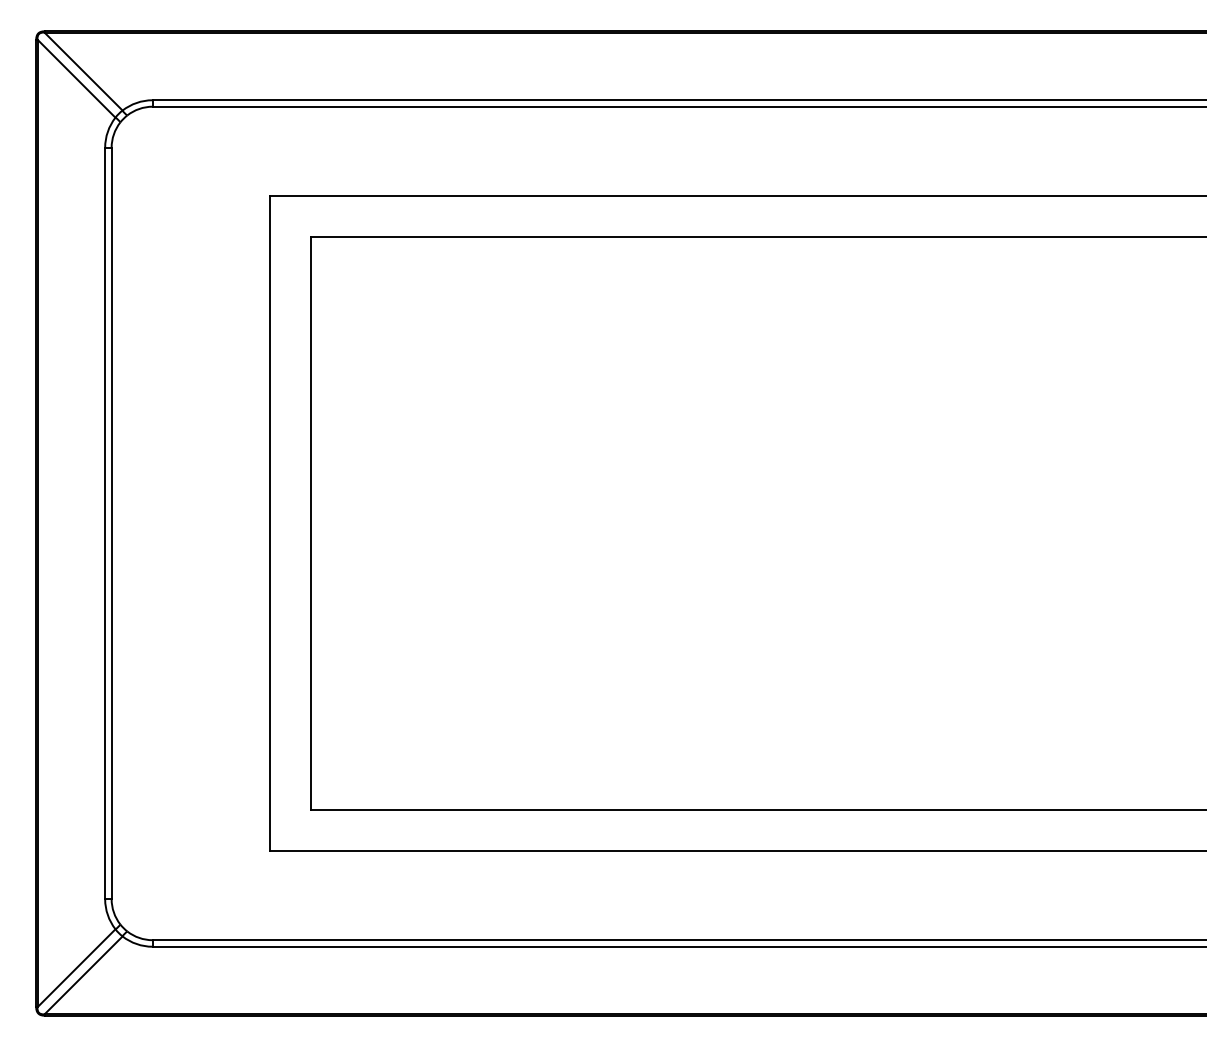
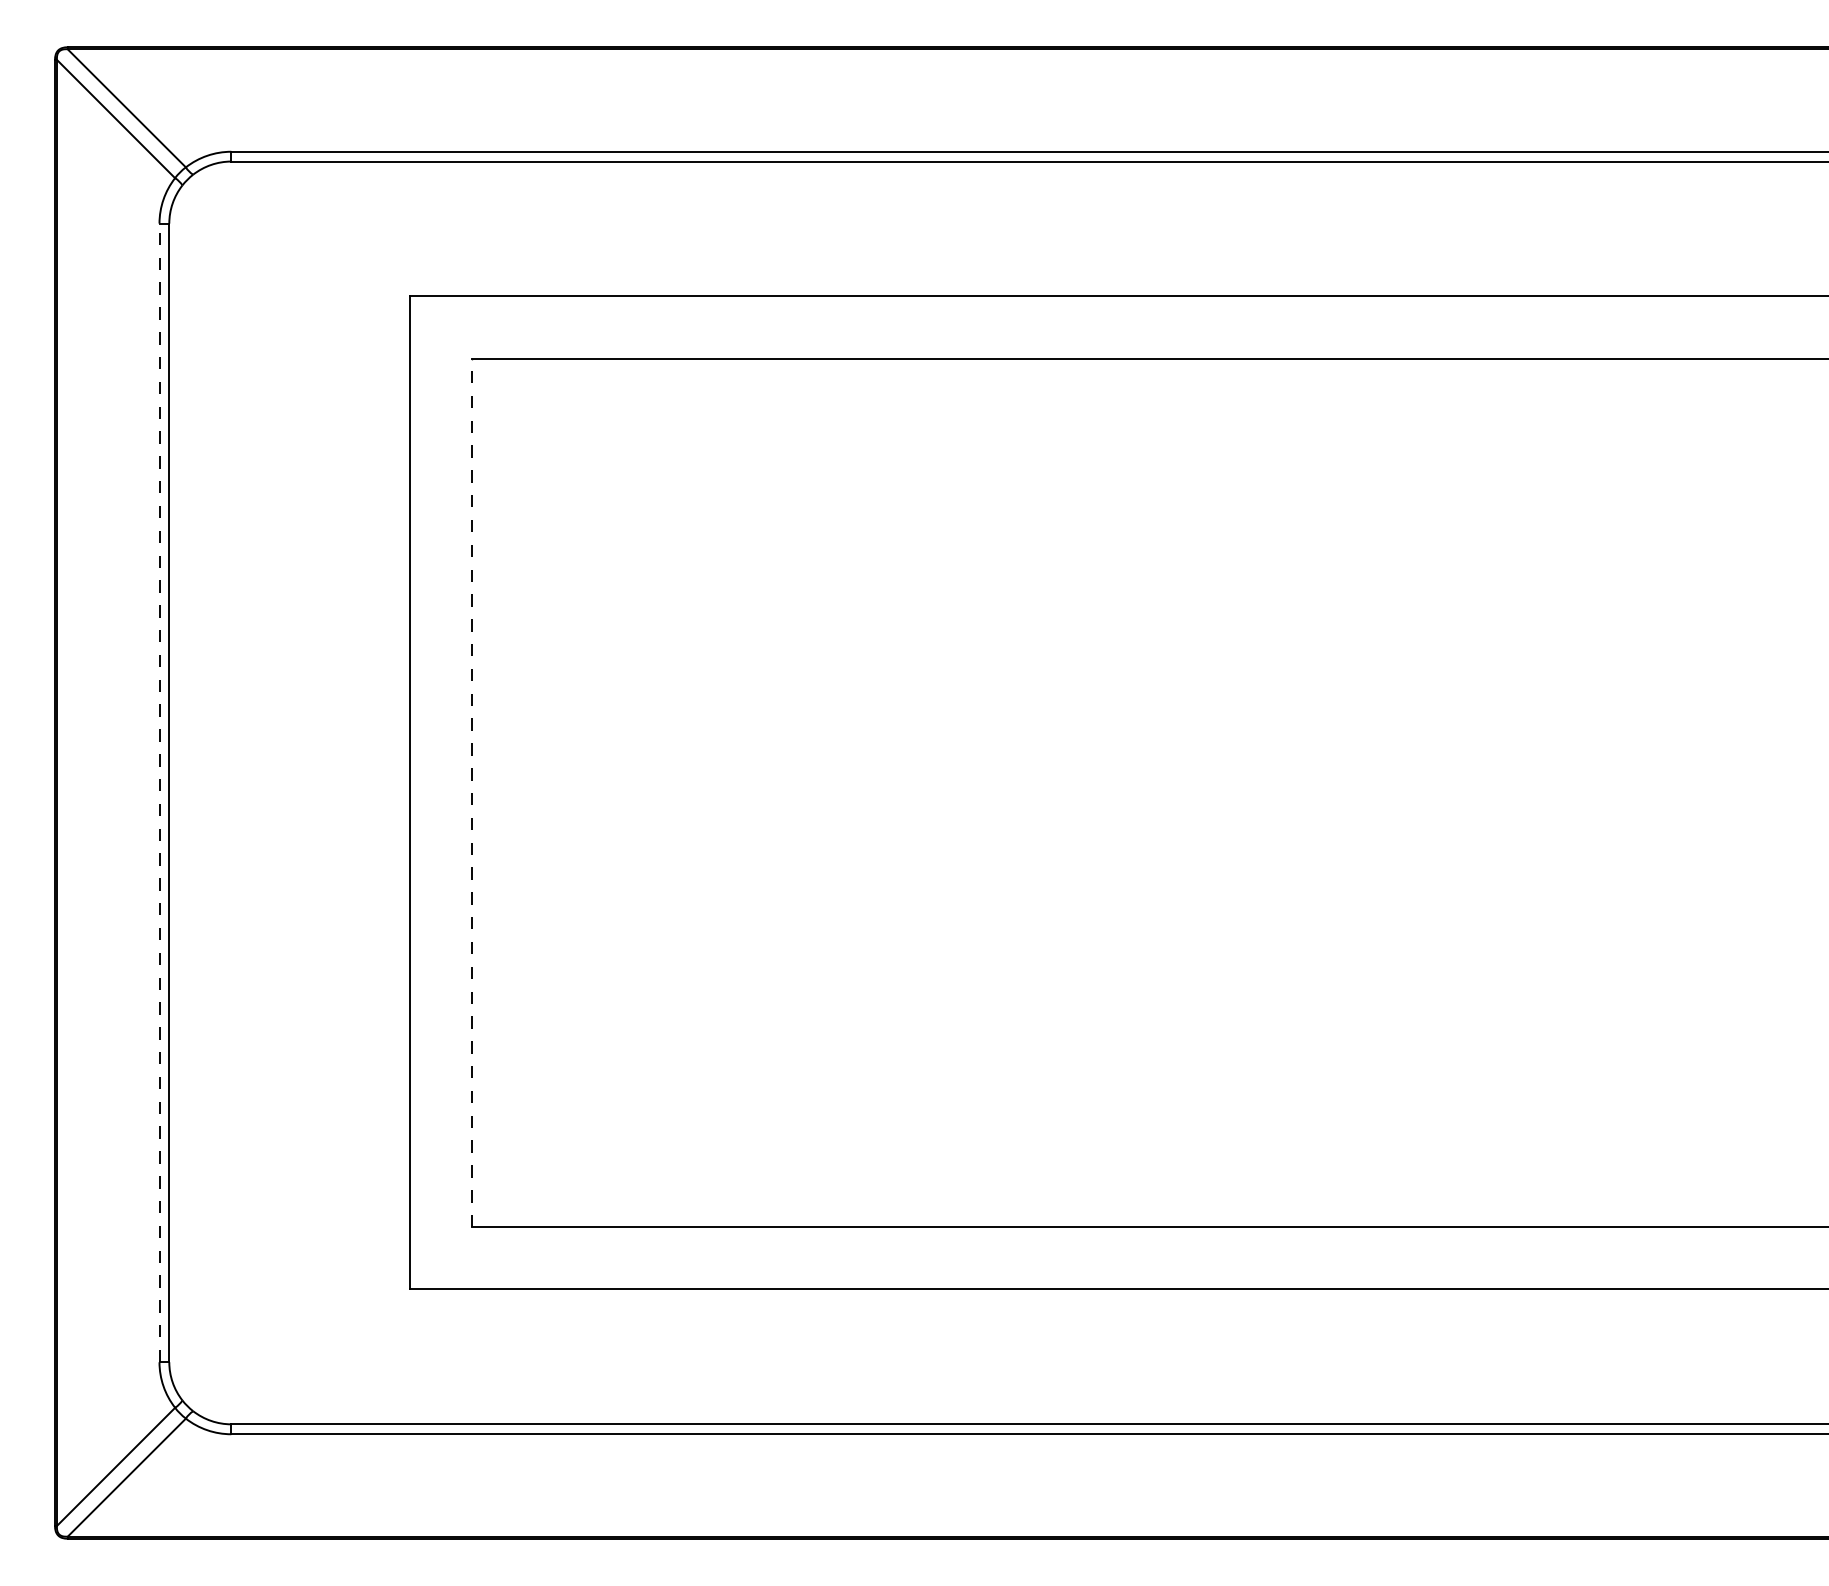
line: (105, 523) -> (159, 793), solid -> dashed
line: (311, 523) -> (472, 793), solid -> dashed

